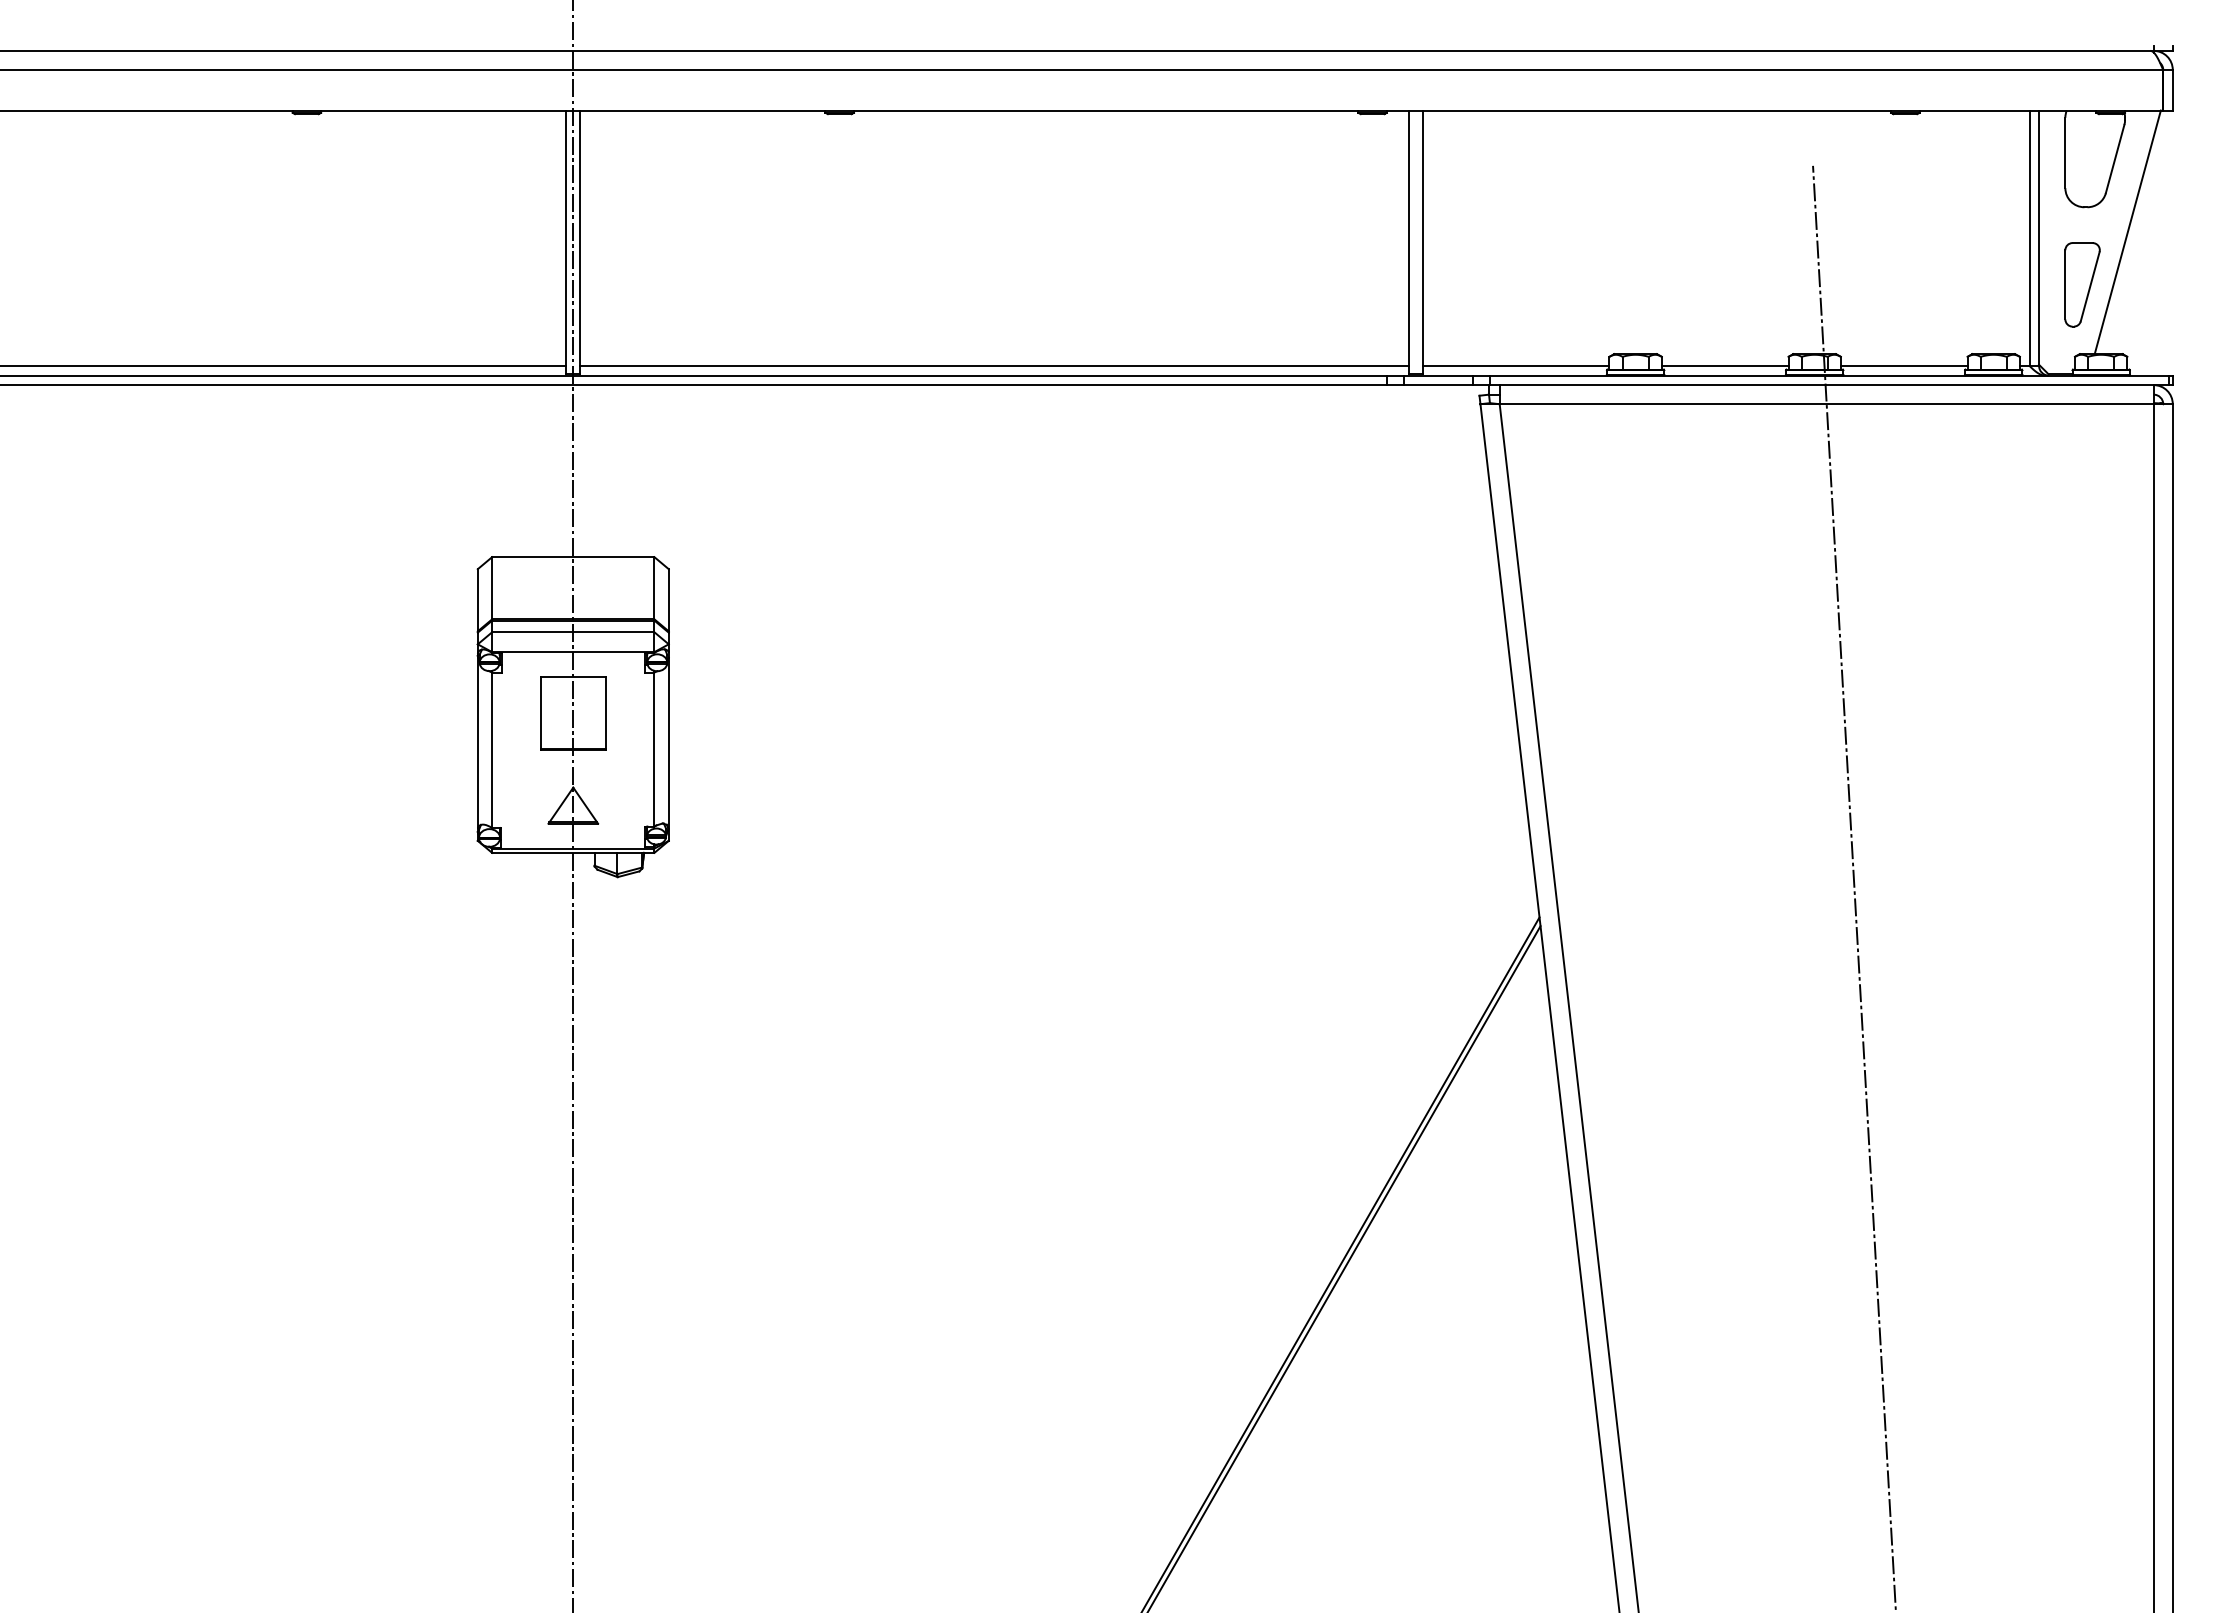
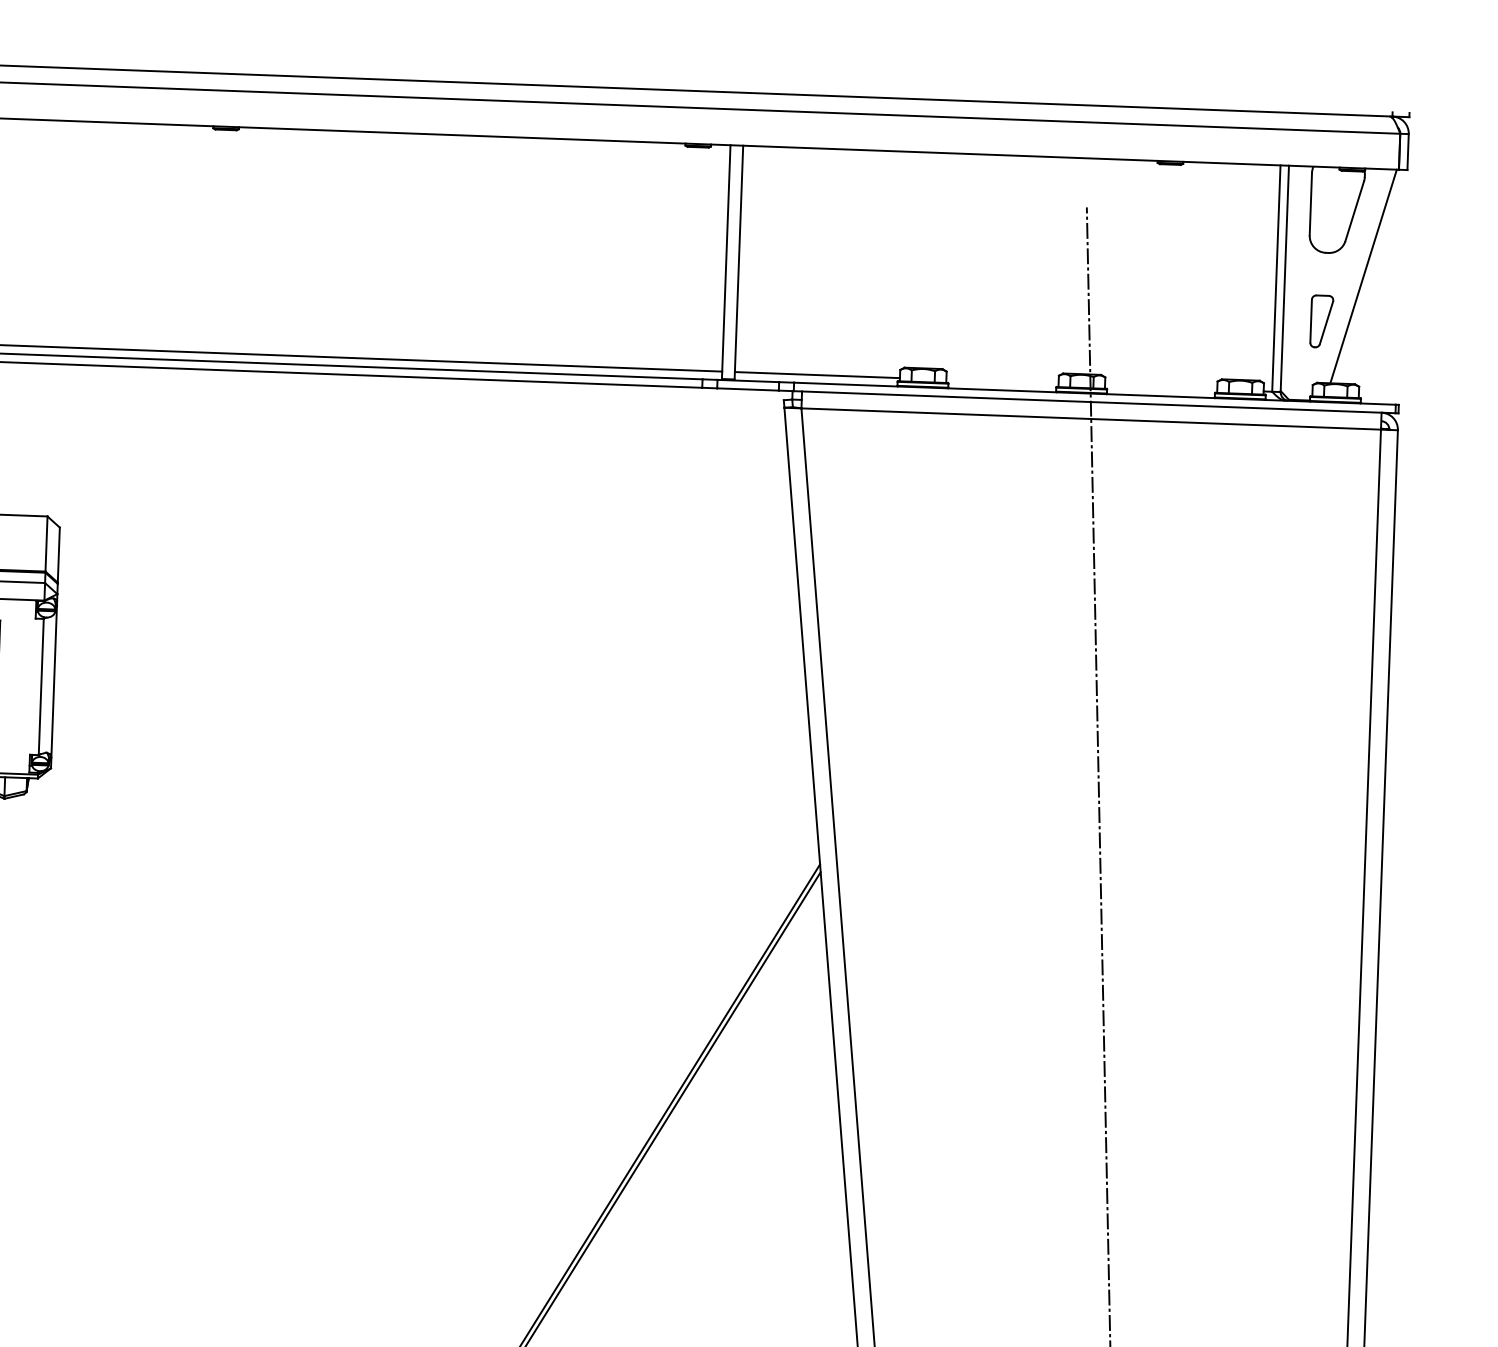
part: (2082, 284) -> (1321, 321), size x0.7
line: (1724, 366) -> (1001, 382), removed
line: (1903, 366) -> (1160, 388), removed

